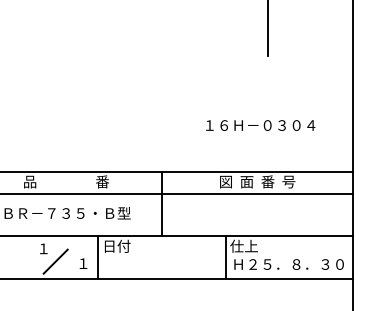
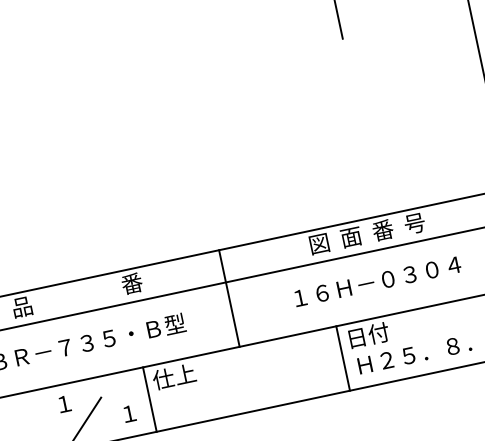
text: (260, 125) -> (377, 281), moved
text: (116, 245) -> (173, 375), 日付 -> 仕上
text: (243, 245) -> (366, 334), 仕上 -> 日付

